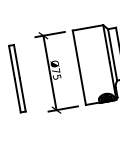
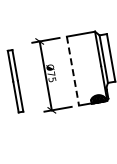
line: (78, 68) -> (72, 71), solid -> dashed

